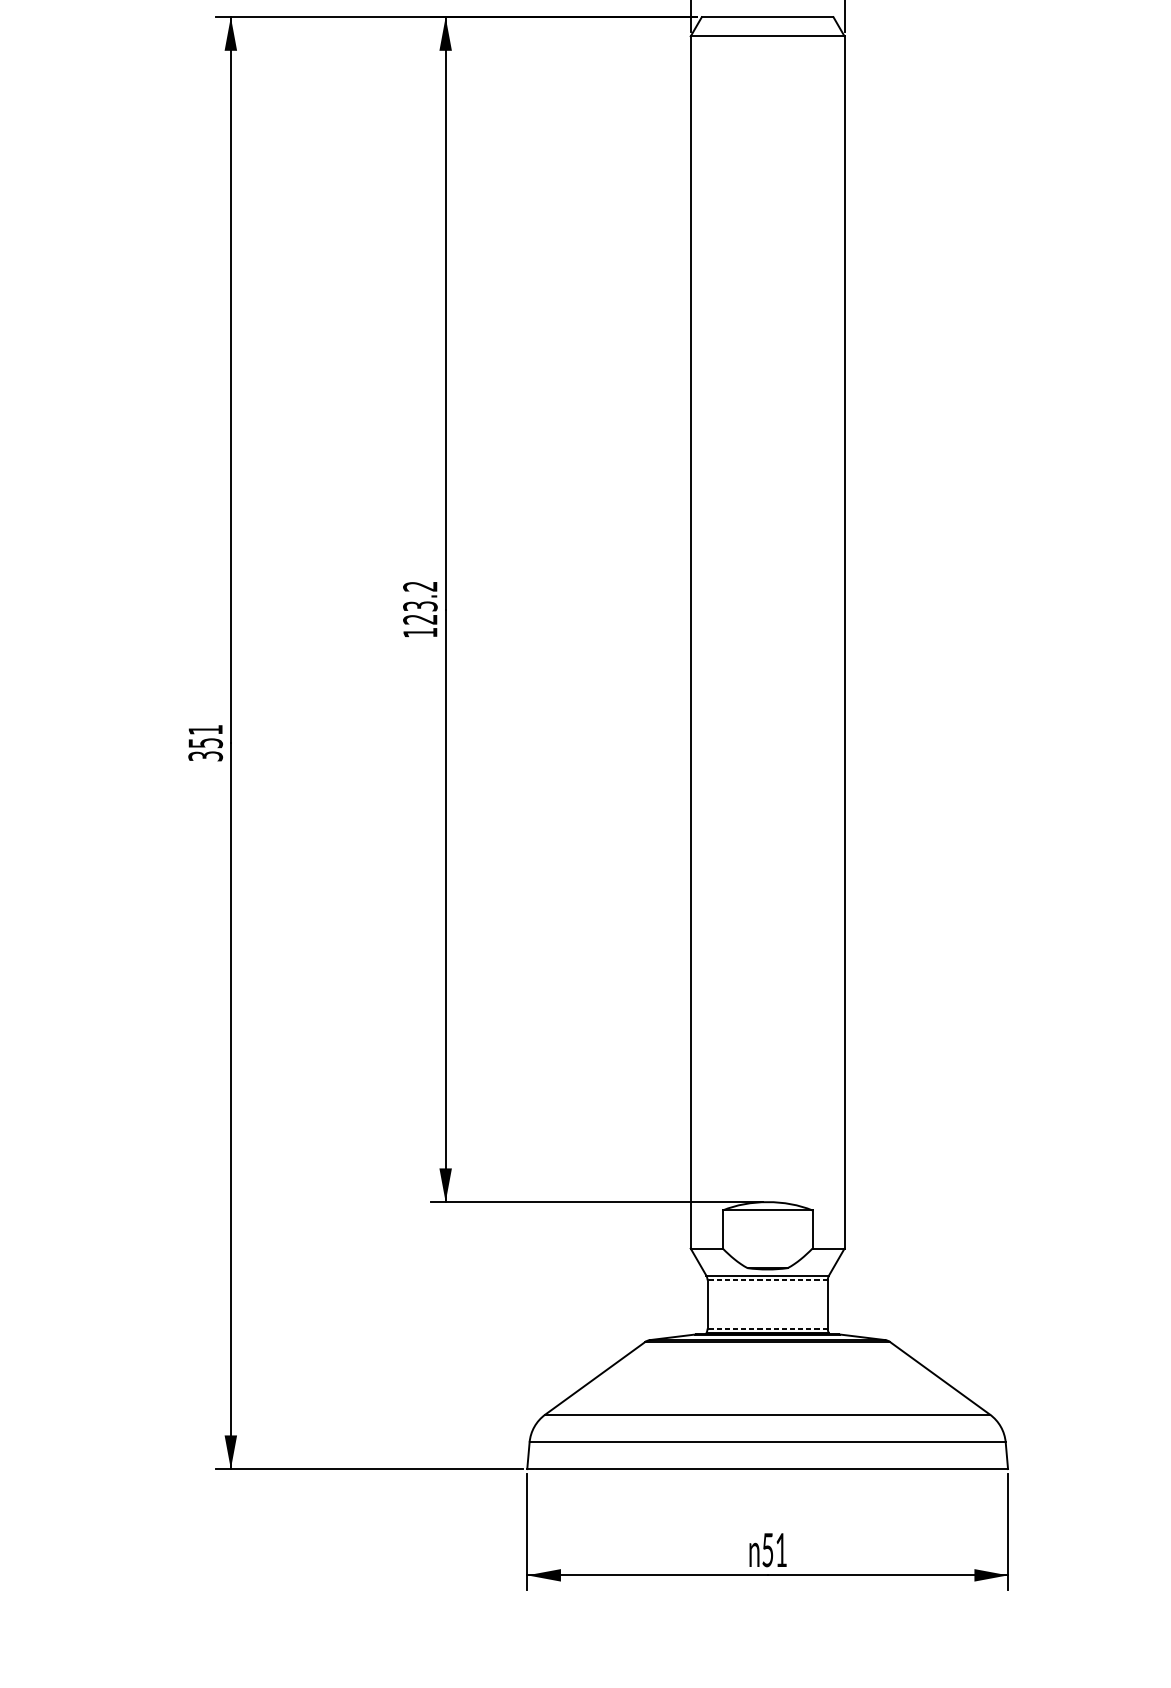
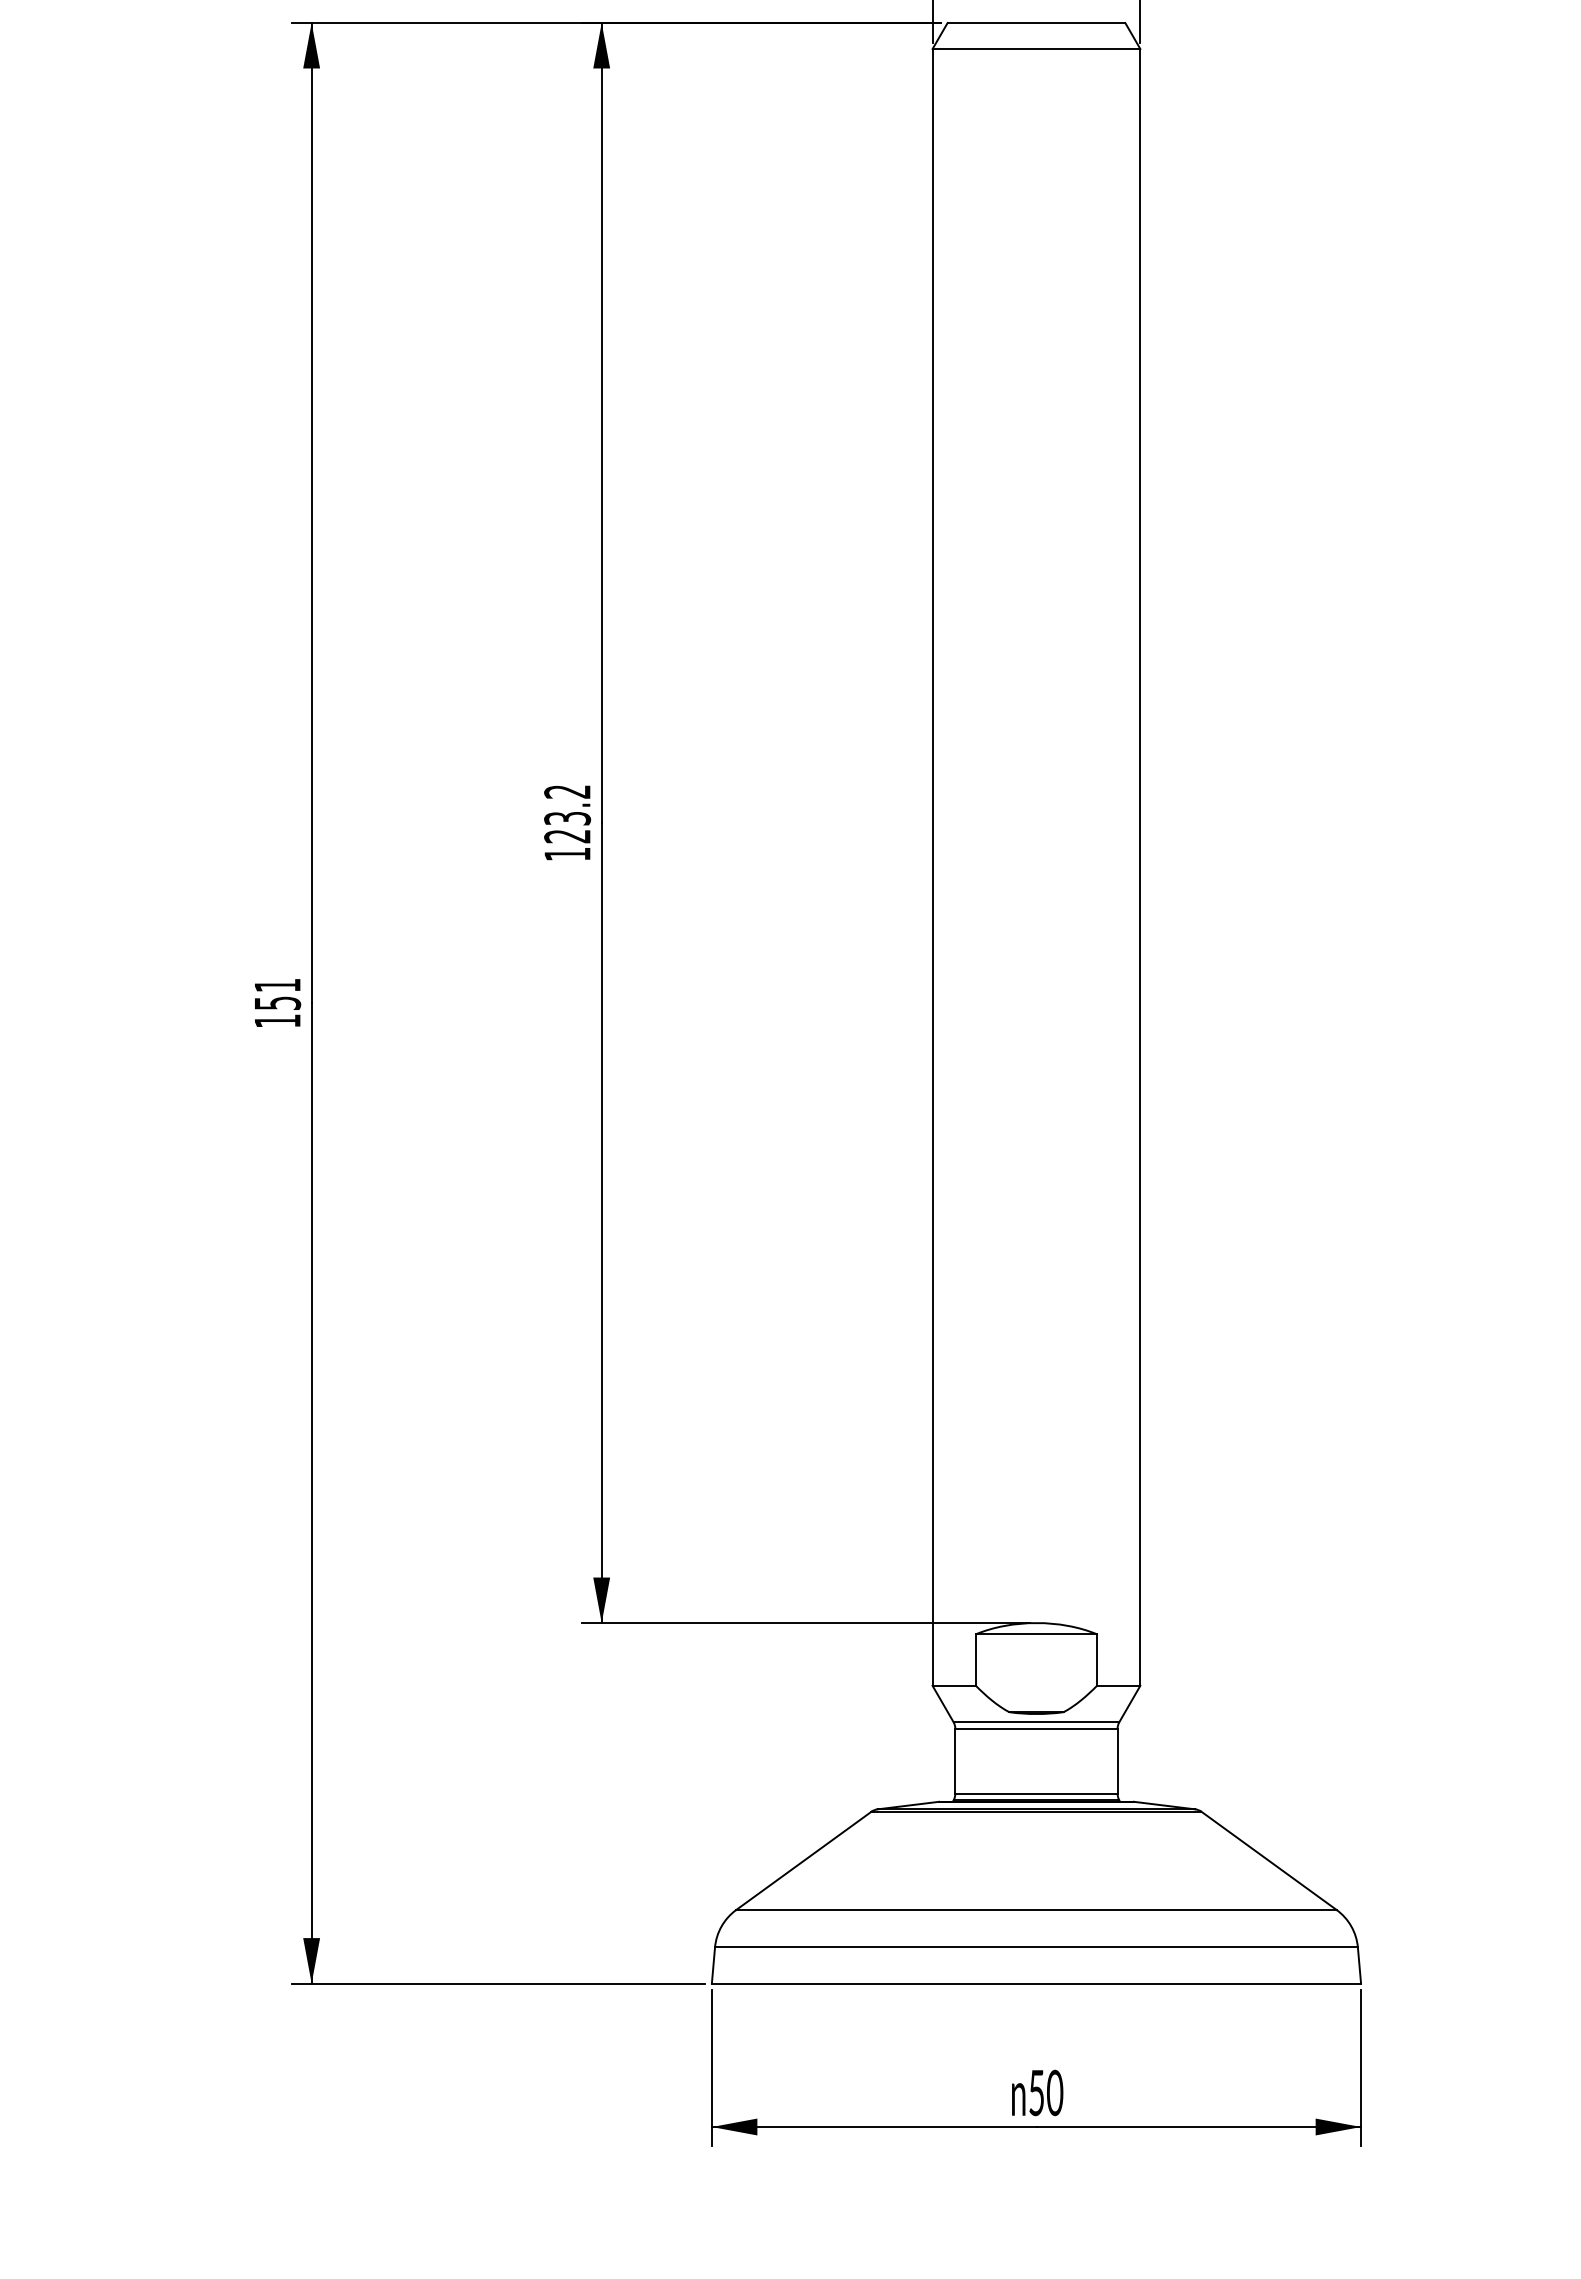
text: (205, 755) -> (277, 1020), 351 -> 151
line: (766, 1280) -> (1035, 1728), dashed -> solid
line: (766, 1328) -> (1035, 1793), dashed -> solid
text: (781, 1549) -> (1055, 2092), 51 -> 50

